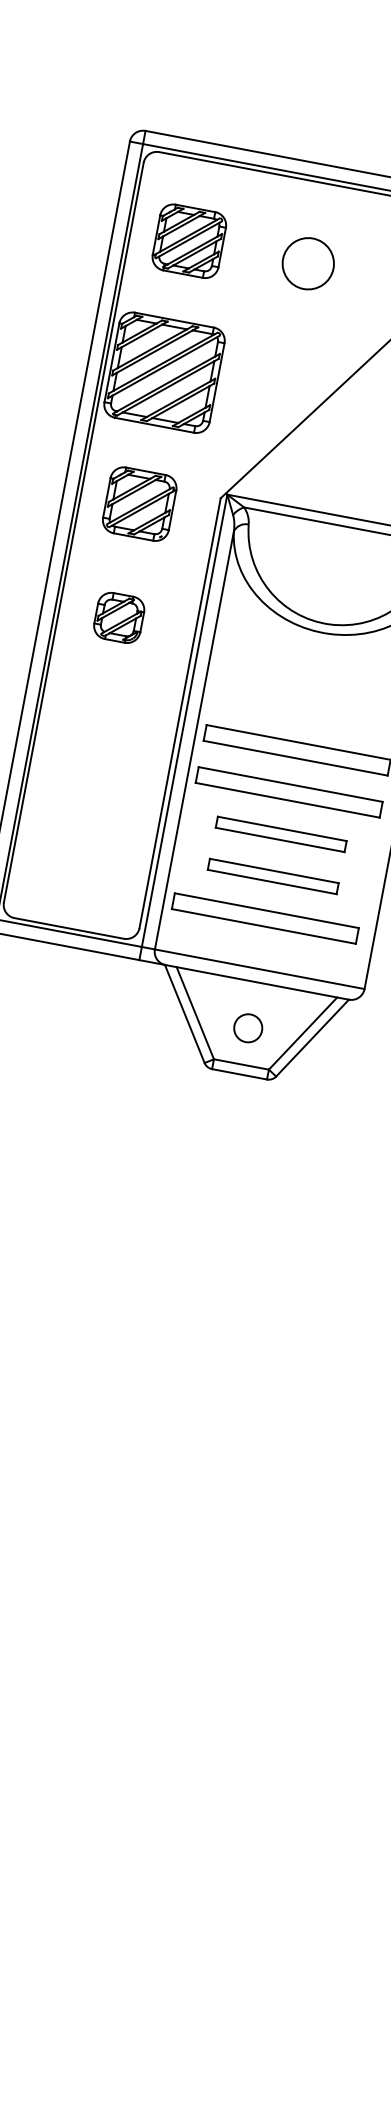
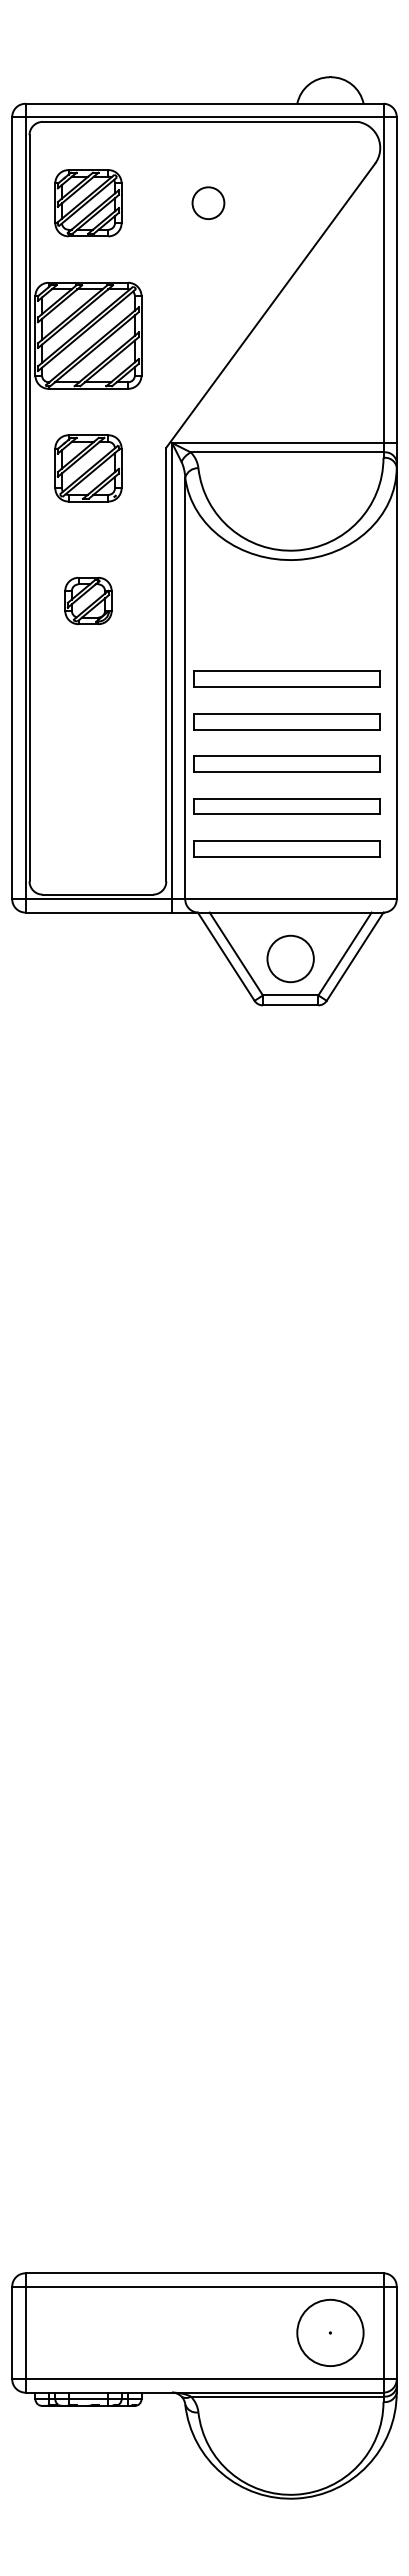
circle: (308, 264) -> (208, 203), size x0.62
part: (119, 617) -> (88, 600), moved
part: (280, 833) -> (286, 763), size x1.43
part: (272, 876) -> (286, 806), size x1.43
circle: (248, 1027) -> (290, 958), size x1.67

